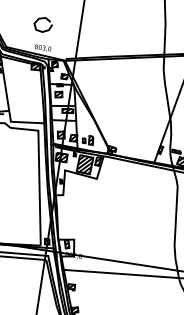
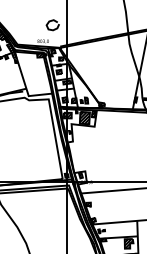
curve: (40, 20) -> (50, 22), moved

